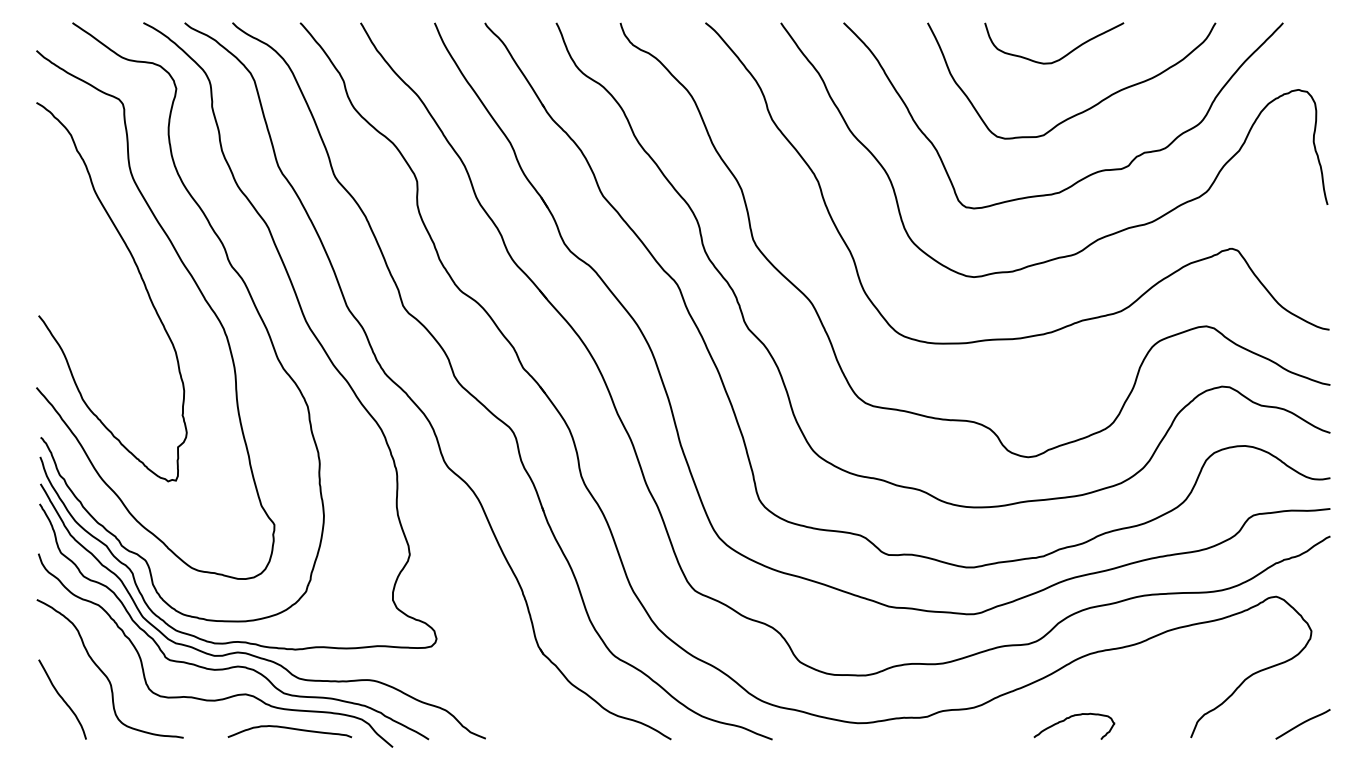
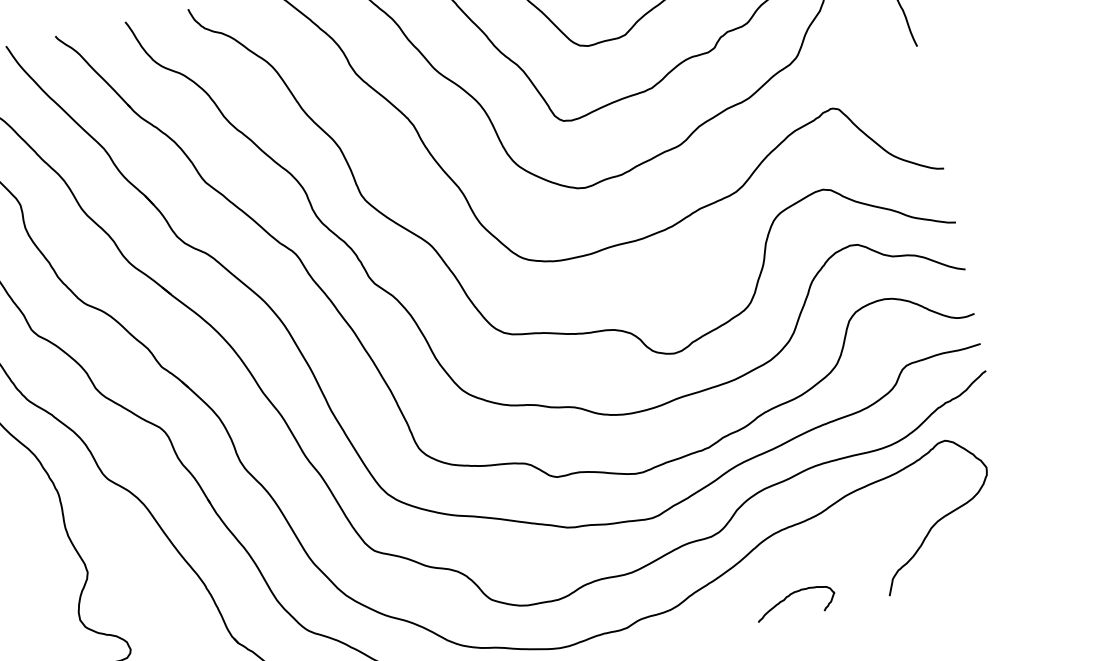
curve: (1071, 717) -> (791, 595), moved
curve: (1302, 724) -> (996, 560), removed

